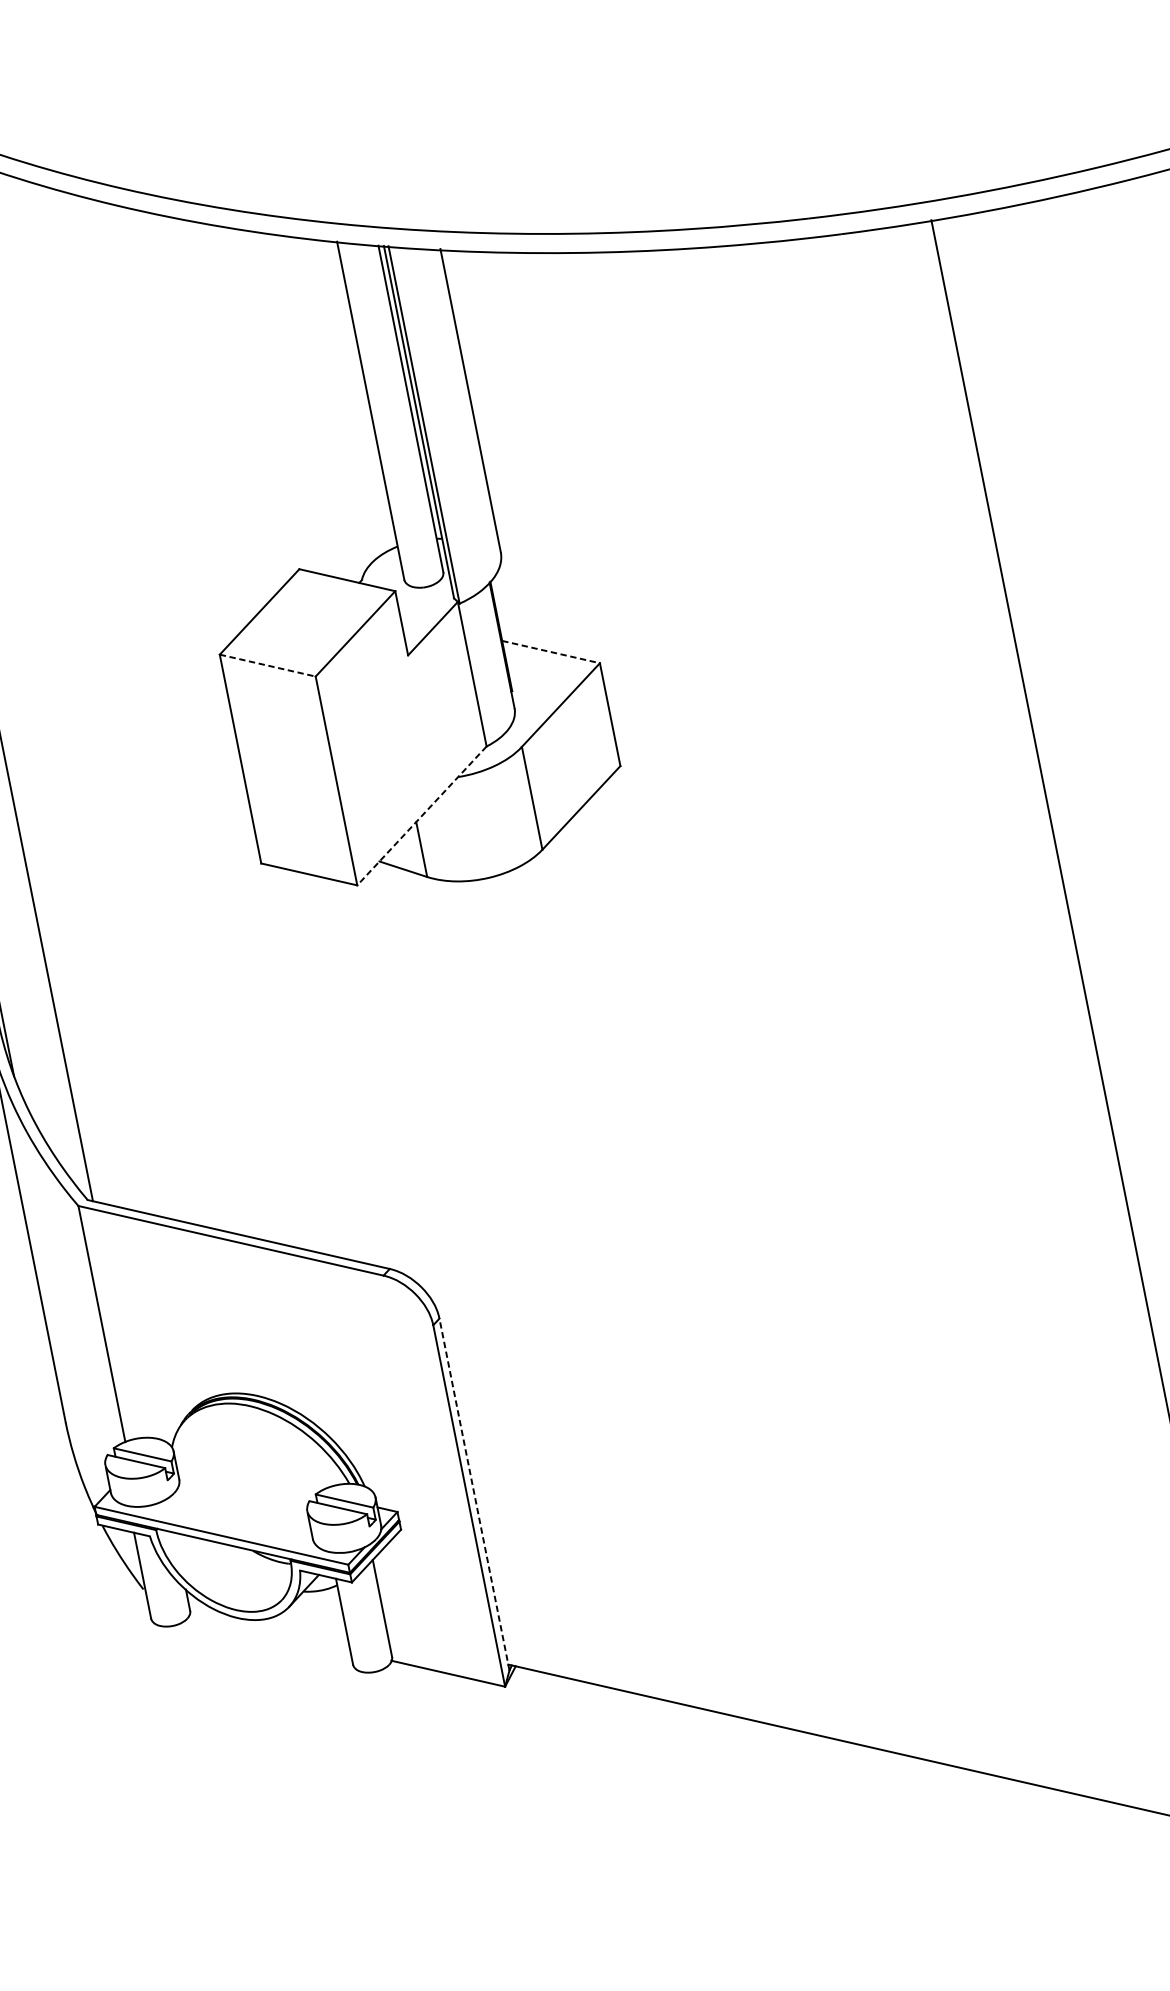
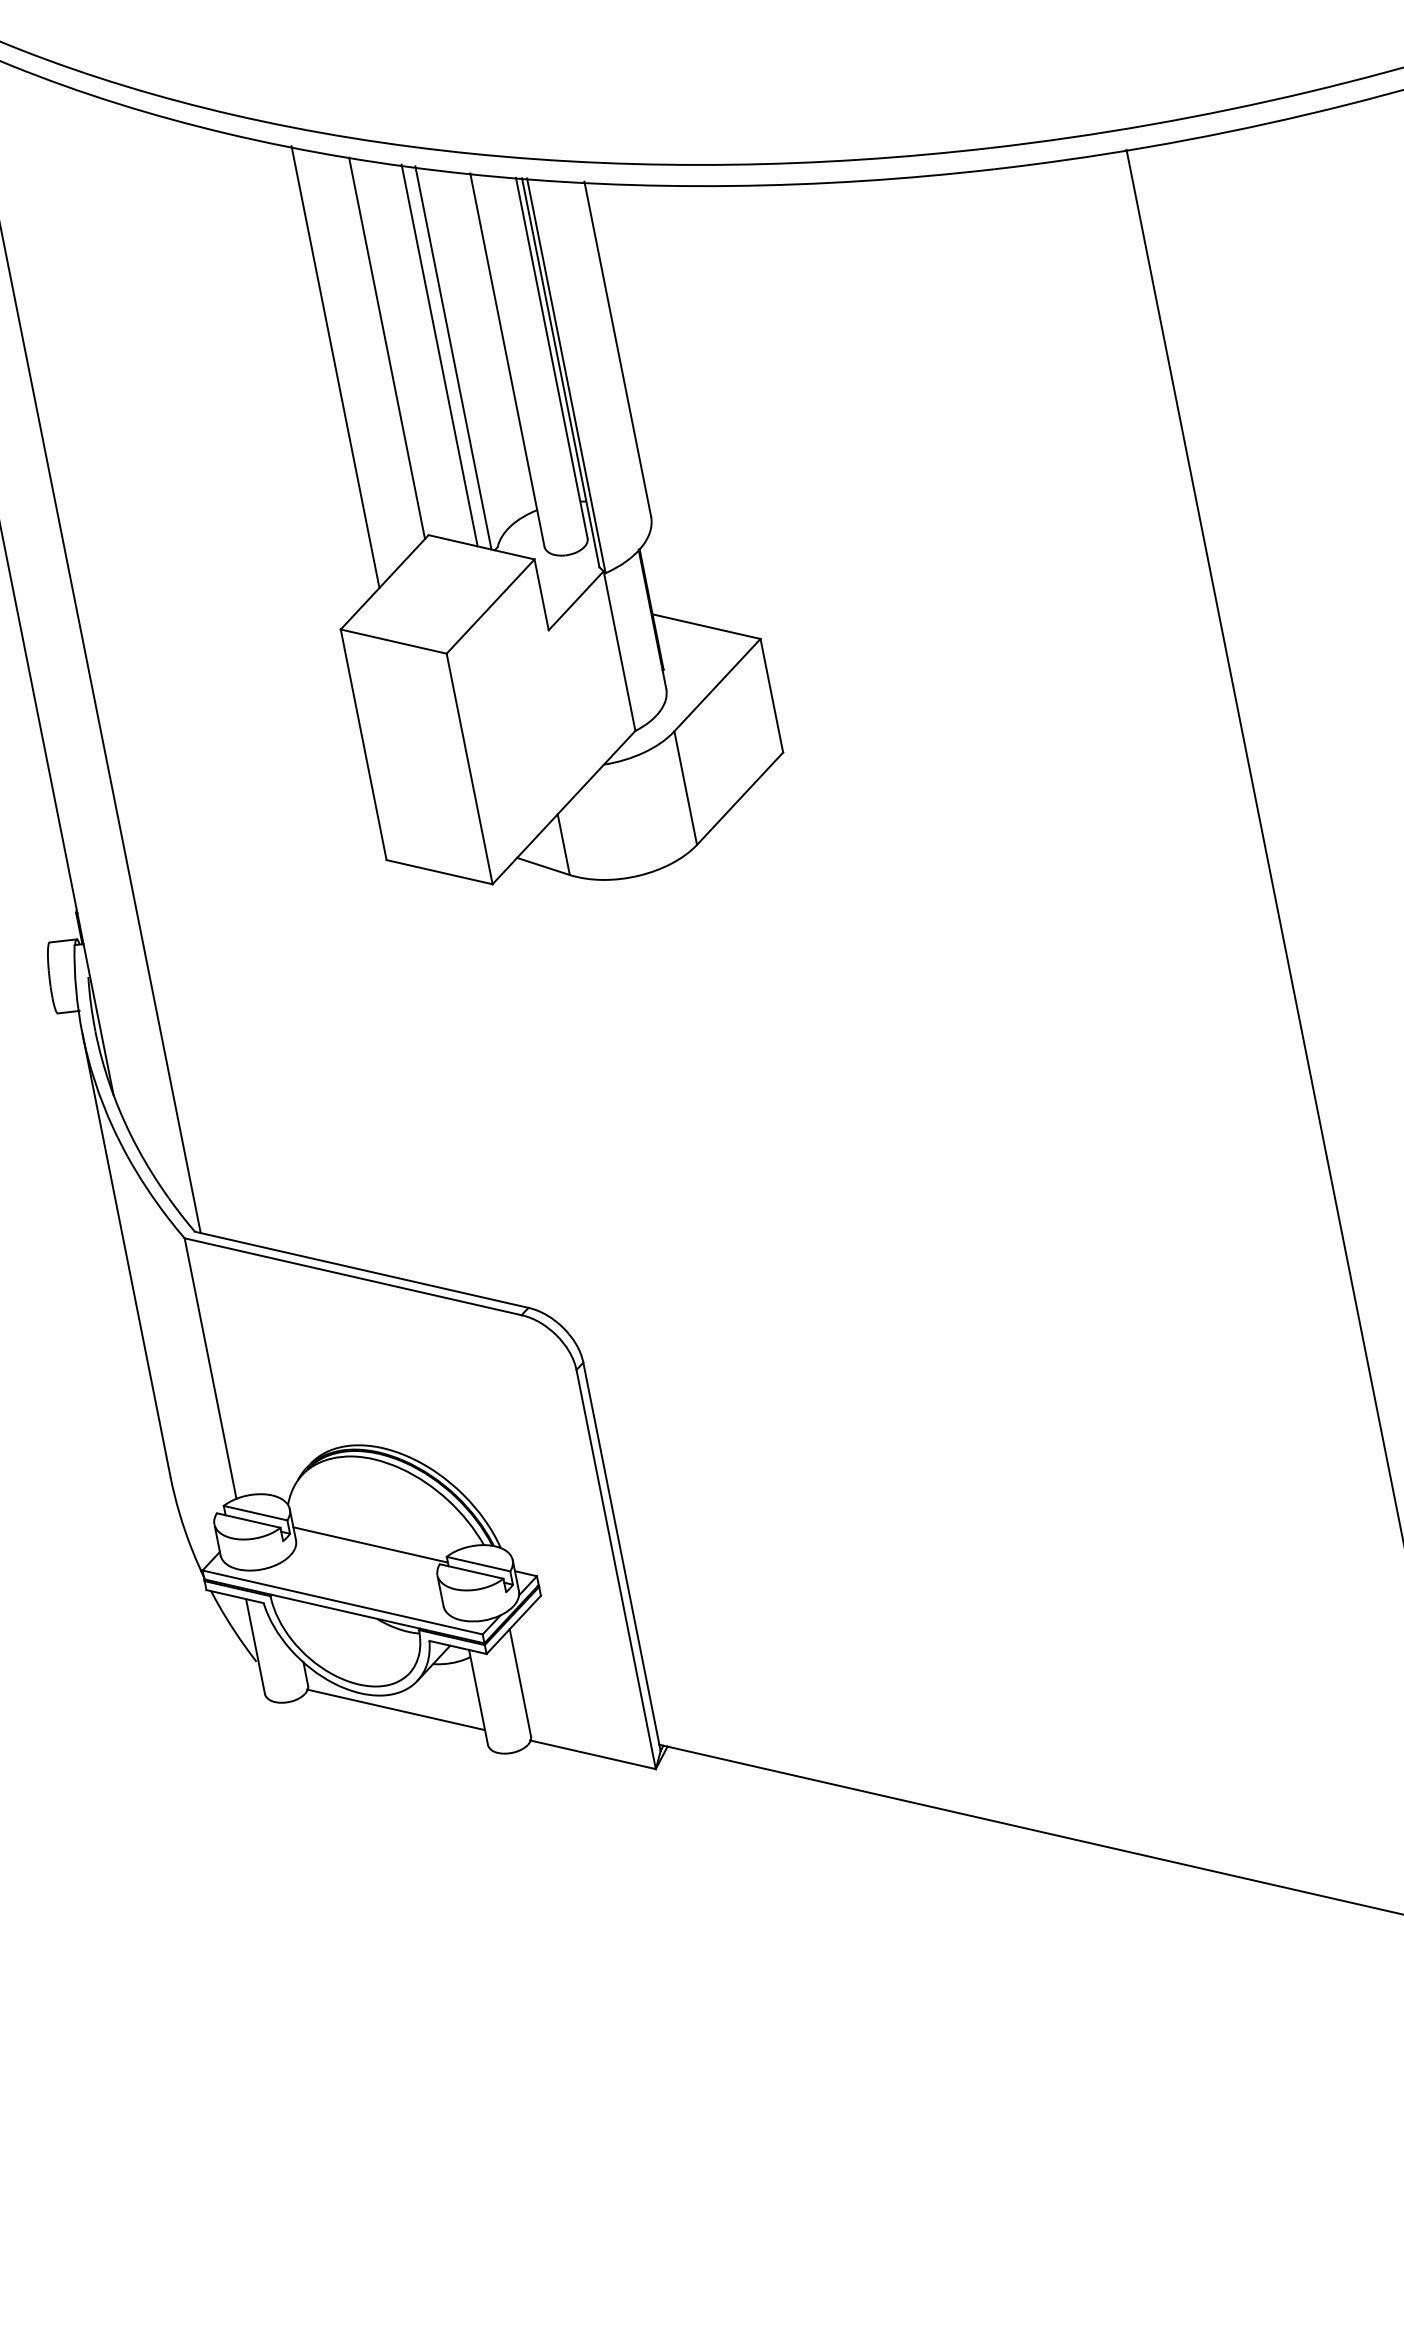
line: (262, 400) -> (387, 348), added
line: (309, 406) -> (439, 355), added
line: (321, 408) -> (453, 357), added
line: (215, 417) -> (335, 367), added
line: (551, 651) -> (707, 626), dashed -> solid
line: (268, 665) -> (394, 641), dashed -> solid
line: (422, 815) -> (564, 807), dashed -> solid
line: (246, 1483) -> (370, 1544), added
line: (474, 1494) -> (621, 1556), dashed -> solid
line: (270, 1632) -> (396, 1709), added

